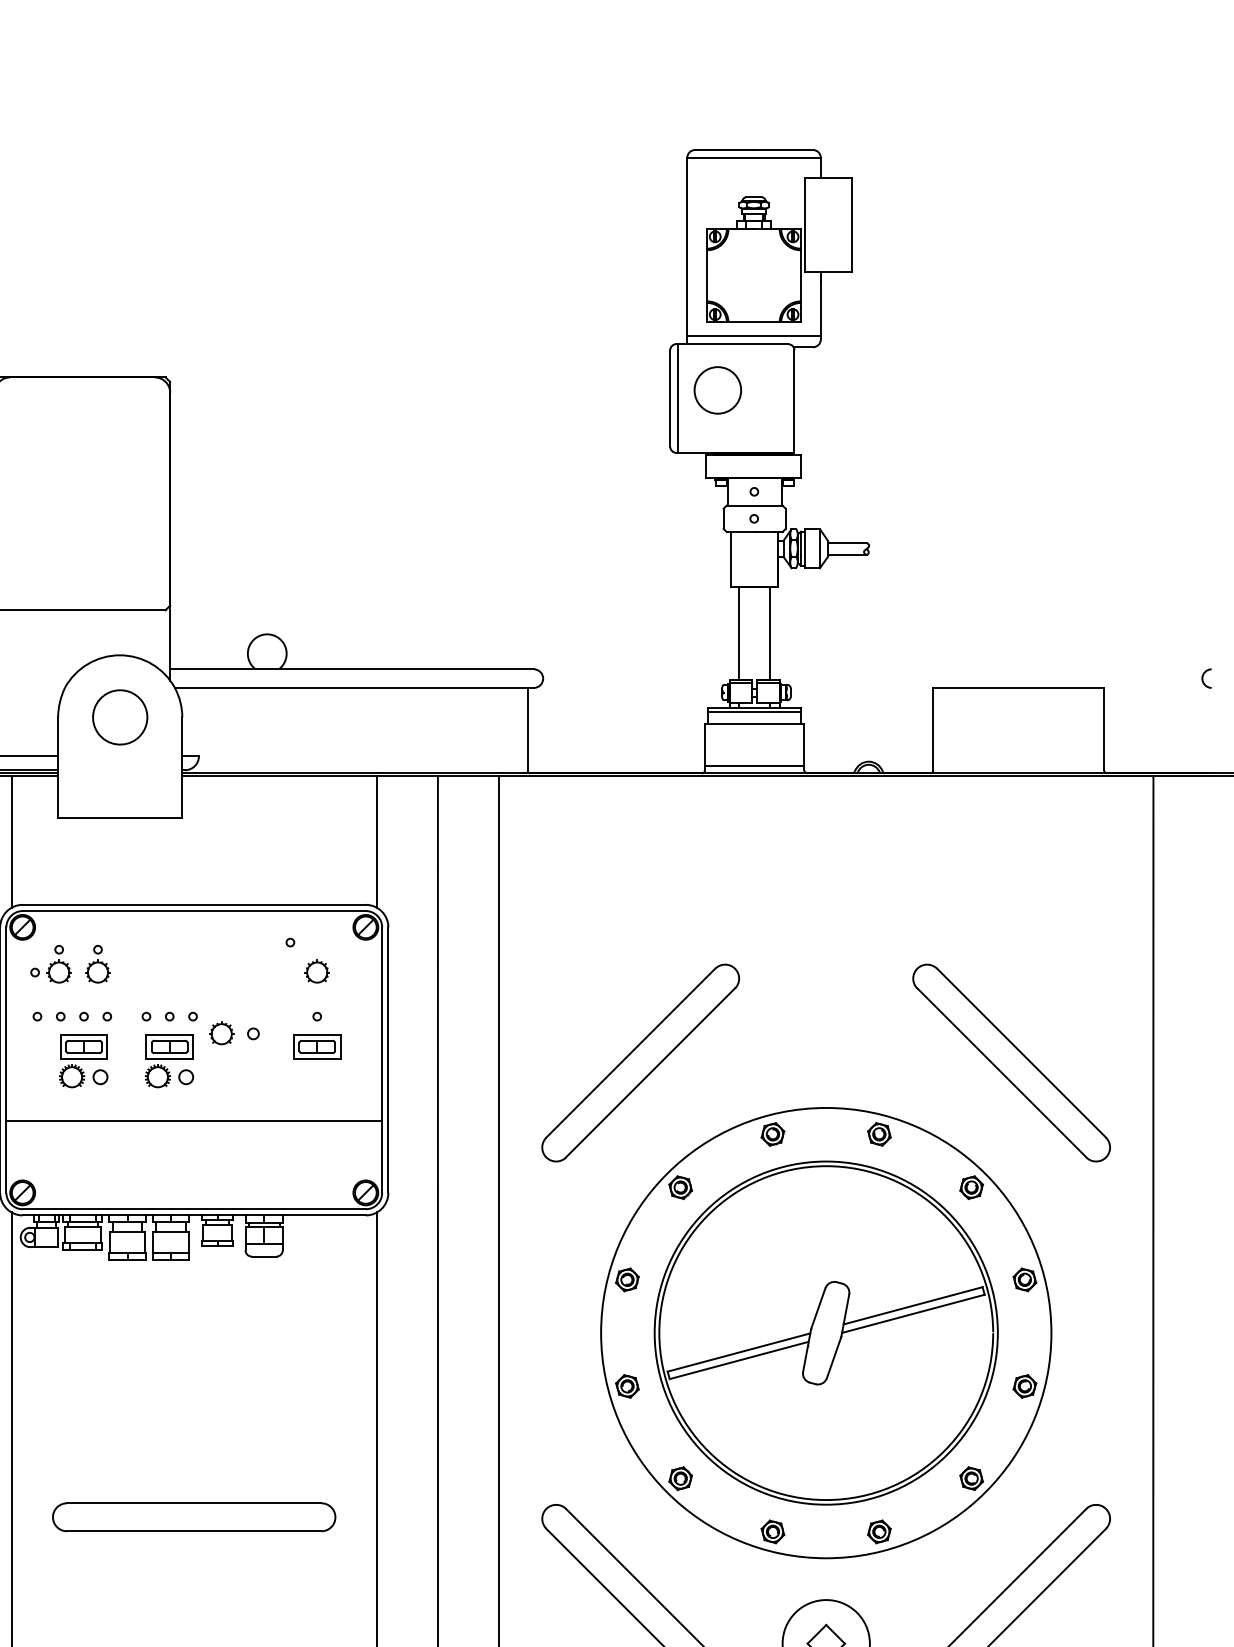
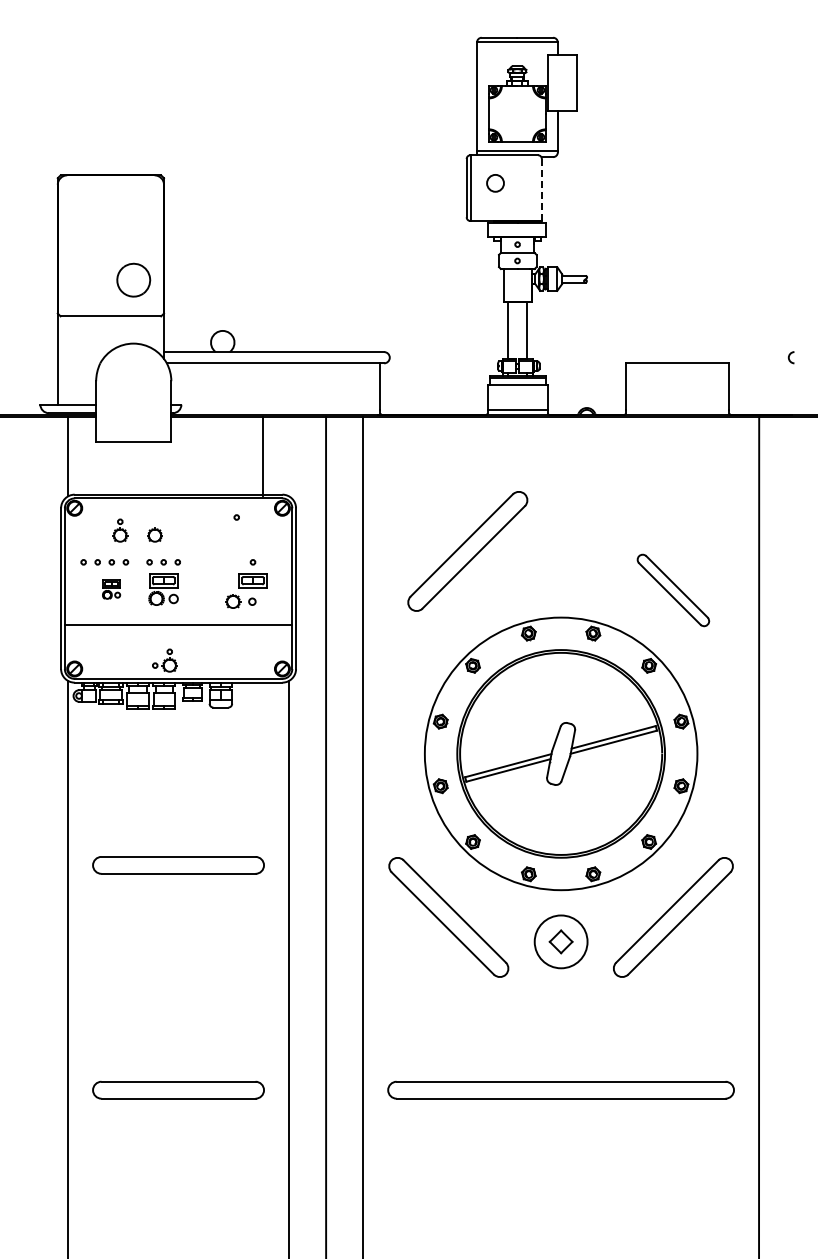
circle: (717, 390) -> (495, 183), size x0.6
line: (793, 402) -> (541, 190), solid -> dashed
part: (119, 716) -> (133, 279), moved
line: (377, 841) -> (263, 456), moved
part: (50, 964) -> (164, 660), moved
part: (316, 970) -> (154, 534), moved
part: (233, 1033) -> (240, 601), moved
part: (83, 1061) -> (111, 589), size x0.6
part: (640, 1063) -> (467, 551), moved
part: (1011, 1063) -> (673, 590), size x0.6

